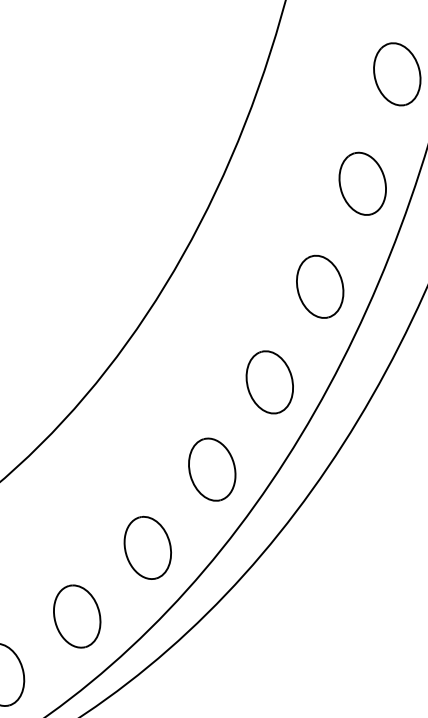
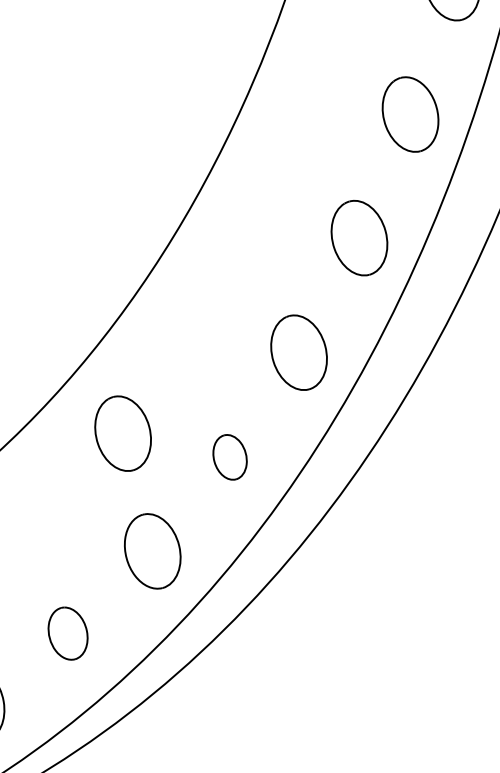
part: (123, 449) -> (123, 433), added
part: (212, 469) -> (230, 457), size x0.6
part: (77, 616) -> (68, 633), size x0.7

